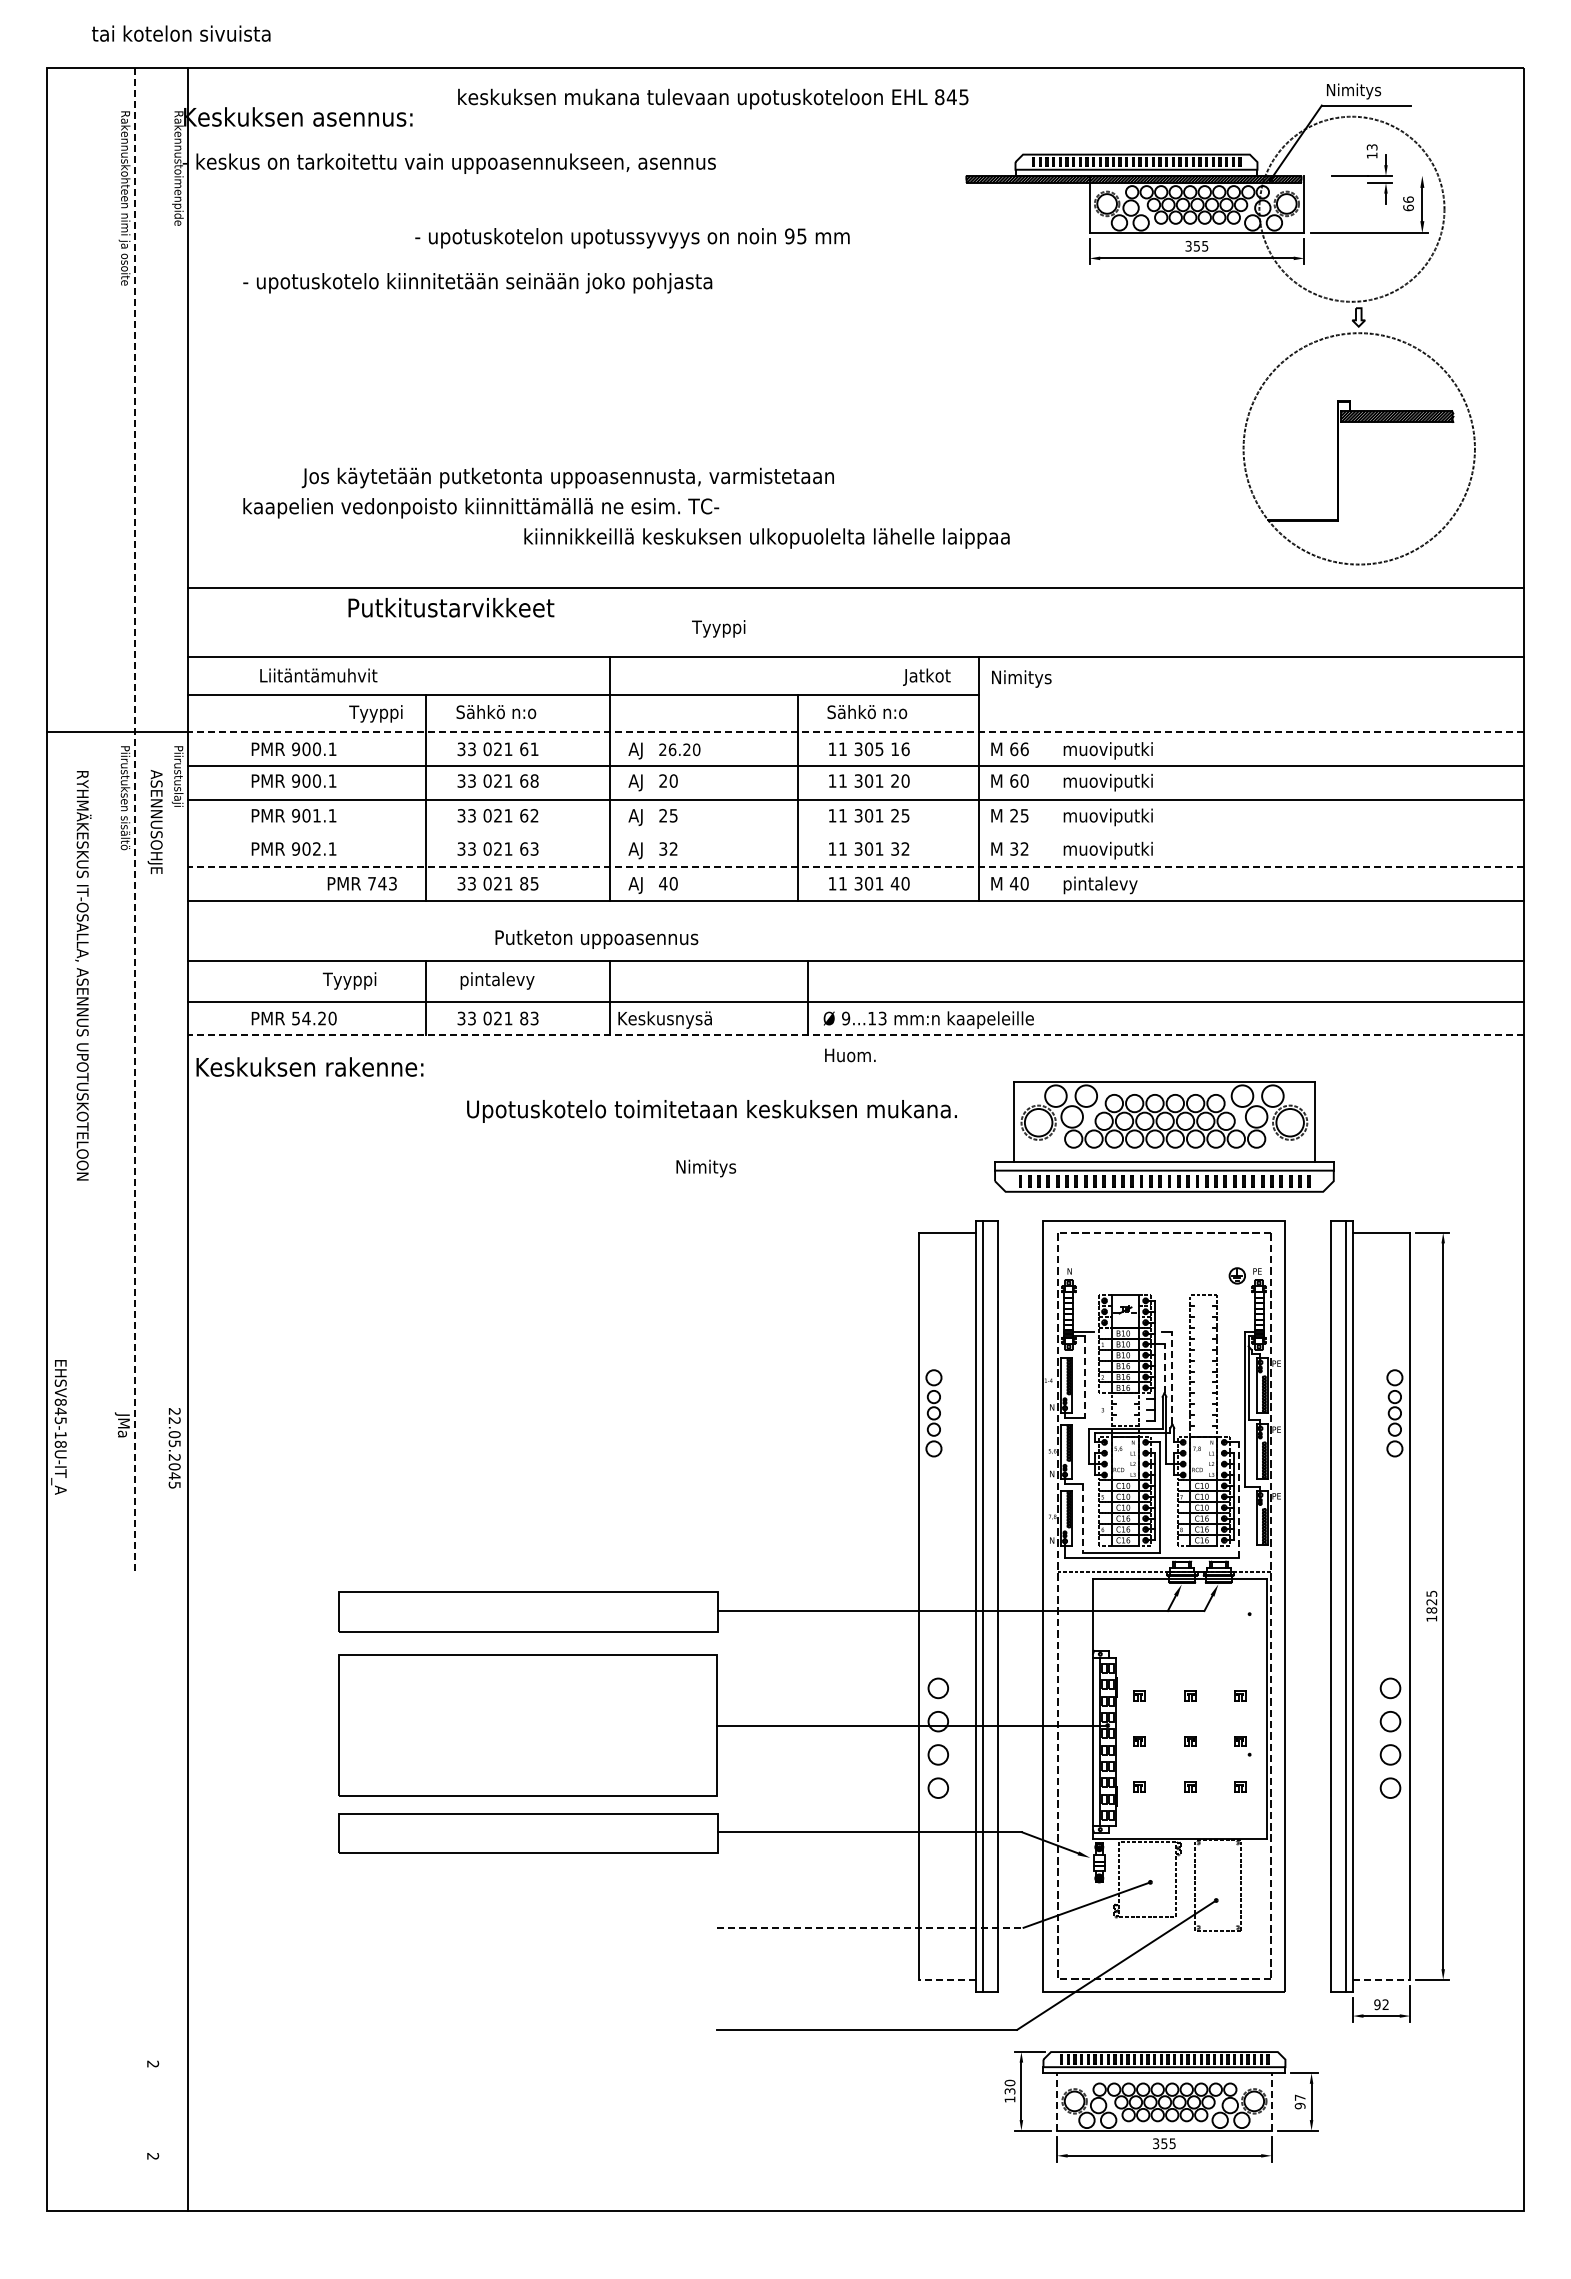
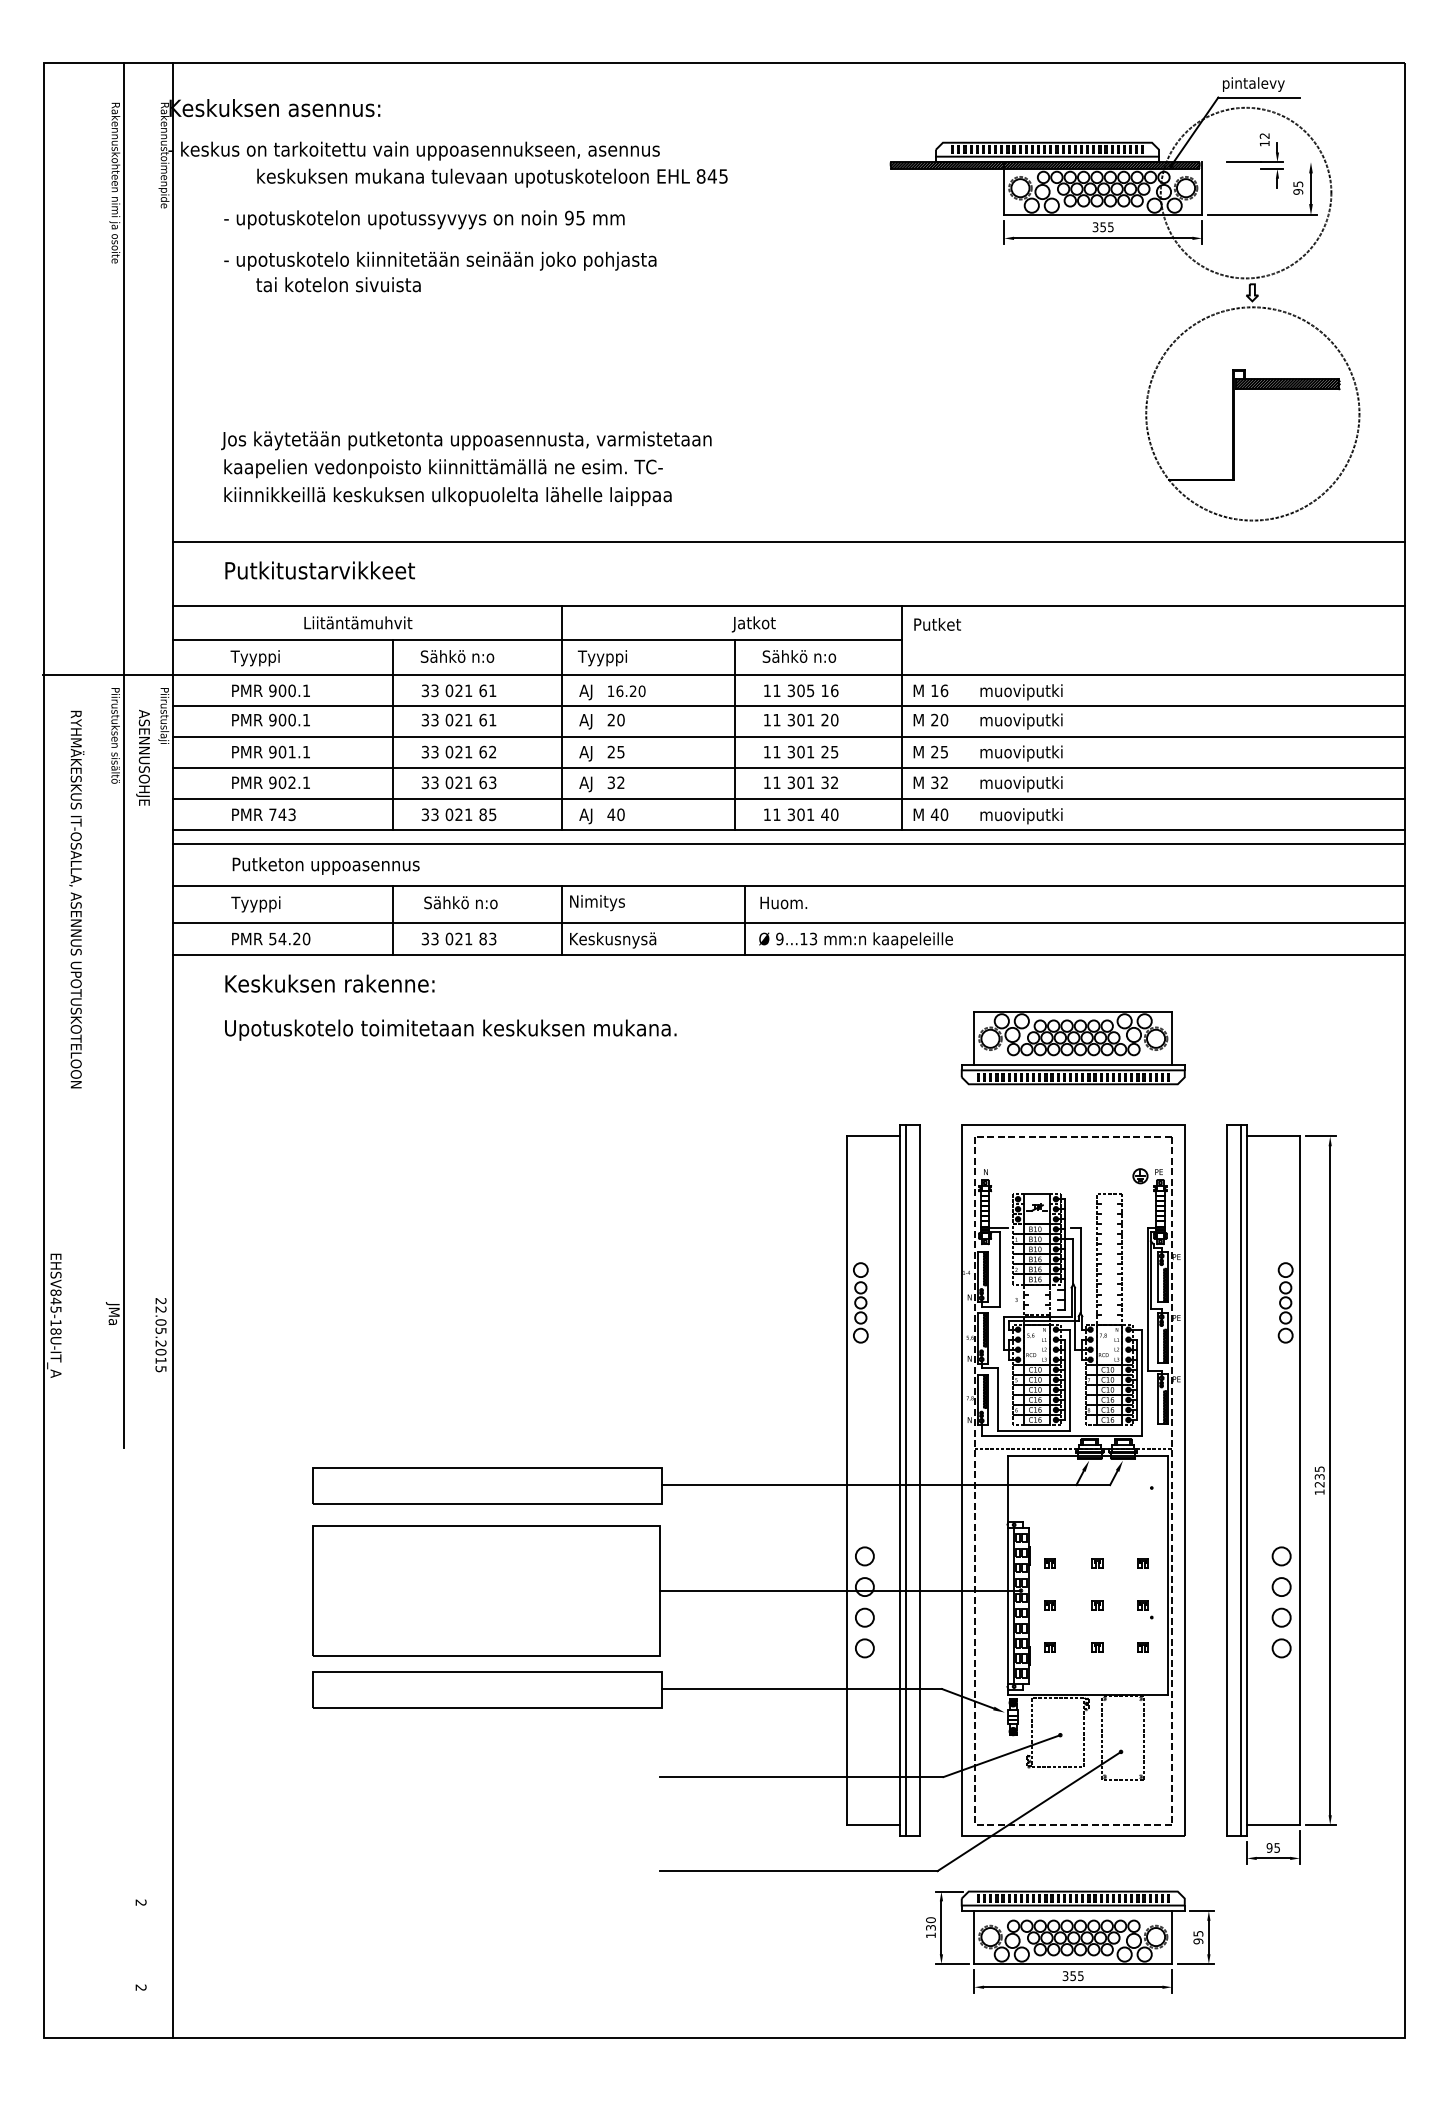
text: (181, 33) -> (338, 284), moved
text: (1359, 91) -> (1253, 84), Nimitys -> pintalevy
text: (713, 98) -> (492, 177), moved
text: (1372, 147) -> (1265, 136), 13 -> 12
text: (1408, 203) -> (1298, 187), 66 -> 95
text: (632, 238) -> (424, 220), moved
text: (567, 477) -> (465, 440), moved
text: (766, 538) -> (447, 496), moved
text: (451, 607) -> (320, 570), moved
text: (718, 628) -> (602, 657), moved
text: (318, 675) -> (358, 622), moved
text: (926, 676) -> (753, 623), moved
text: (1022, 678) -> (942, 625), Nimitys -> Putket
text: (375, 713) -> (254, 657), moved
line: (855, 732) -> (788, 675), dashed -> solid
text: (662, 749) -> (610, 691), 26.20 -> 16.20
text: (1014, 749) -> (935, 691), 66 -> 16
text: (534, 780) -> (492, 719), 68 -> 61
text: (1014, 780) -> (935, 719), 60 -> 20
line: (134, 820) -> (123, 756), dashed -> solid
line: (855, 833) -> (788, 768), added
line: (855, 866) -> (788, 798), dashed -> solid
text: (361, 883) -> (263, 814), moved
text: (1107, 885) -> (1020, 816), pintalevy -> muoviputki
line: (855, 915) -> (788, 844), added
text: (596, 938) -> (325, 865), moved
text: (349, 980) -> (255, 903), moved
text: (499, 980) -> (460, 903), pintalevy -> Sähkö n:o
line: (855, 1035) -> (788, 954), dashed -> solid
text: (850, 1055) -> (783, 903), moved
text: (309, 1066) -> (329, 983), moved
text: (711, 1111) -> (450, 1030), moved
part: (1164, 1136) -> (1073, 1047), size x0.71
text: (706, 1168) -> (597, 903), moved
line: (1164, 1368) -> (1073, 1261), dashed -> solid
line: (1085, 1376) -> (1000, 1268), dashed -> solid
line: (1172, 1377) -> (1080, 1269), dashed -> solid
text: (174, 1475) -> (160, 1360), 22.05.2045 -> 22.05.2015
line: (1239, 1500) -> (1142, 1383), dashed -> solid
line: (1082, 1518) -> (997, 1399), dashed -> solid
text: (1431, 1606) -> (1319, 1480), 1825 -> 1235
line: (870, 1927) -> (802, 1776), dashed -> solid
line: (947, 1979) -> (873, 1824), dashed -> solid
line: (1381, 1979) -> (1273, 1824), dashed -> solid
text: (1385, 2004) -> (1277, 1847), 92 -> 95
text: (1300, 2097) -> (1198, 1933), 97 -> 95
line: (1057, 2101) -> (974, 1937), dashed -> solid
line: (1271, 2101) -> (1171, 1937), dashed -> solid

